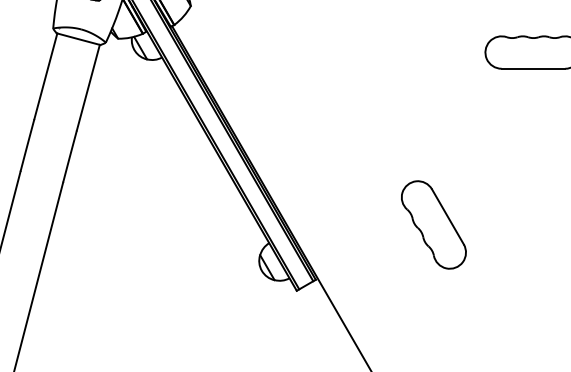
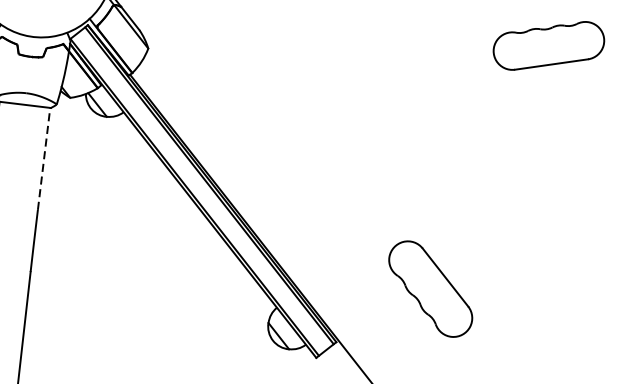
line: (88, 87) -> (44, 158), solid -> dashed
part: (433, 224) -> (430, 288), moved

